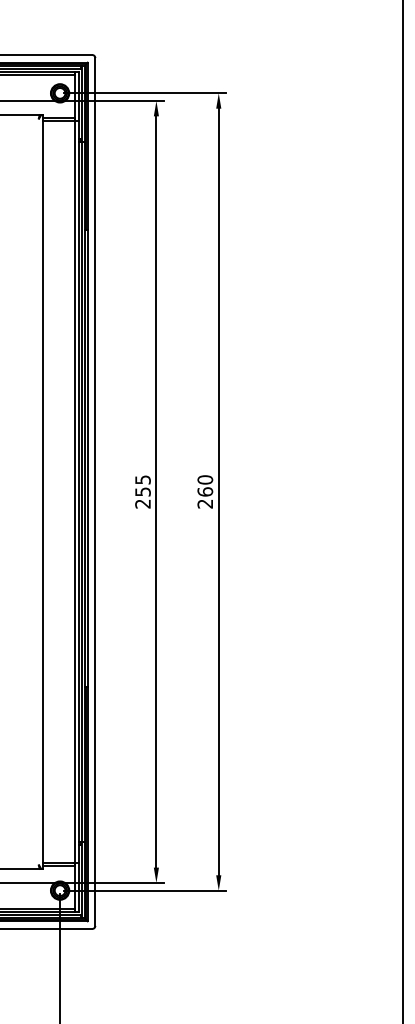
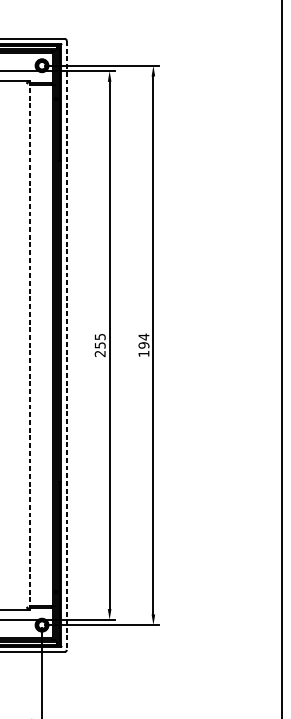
line: (43, 491) -> (30, 345), solid -> dashed
text: (205, 491) -> (144, 345), 260 -> 194
line: (95, 492) -> (66, 345), solid -> dashed

